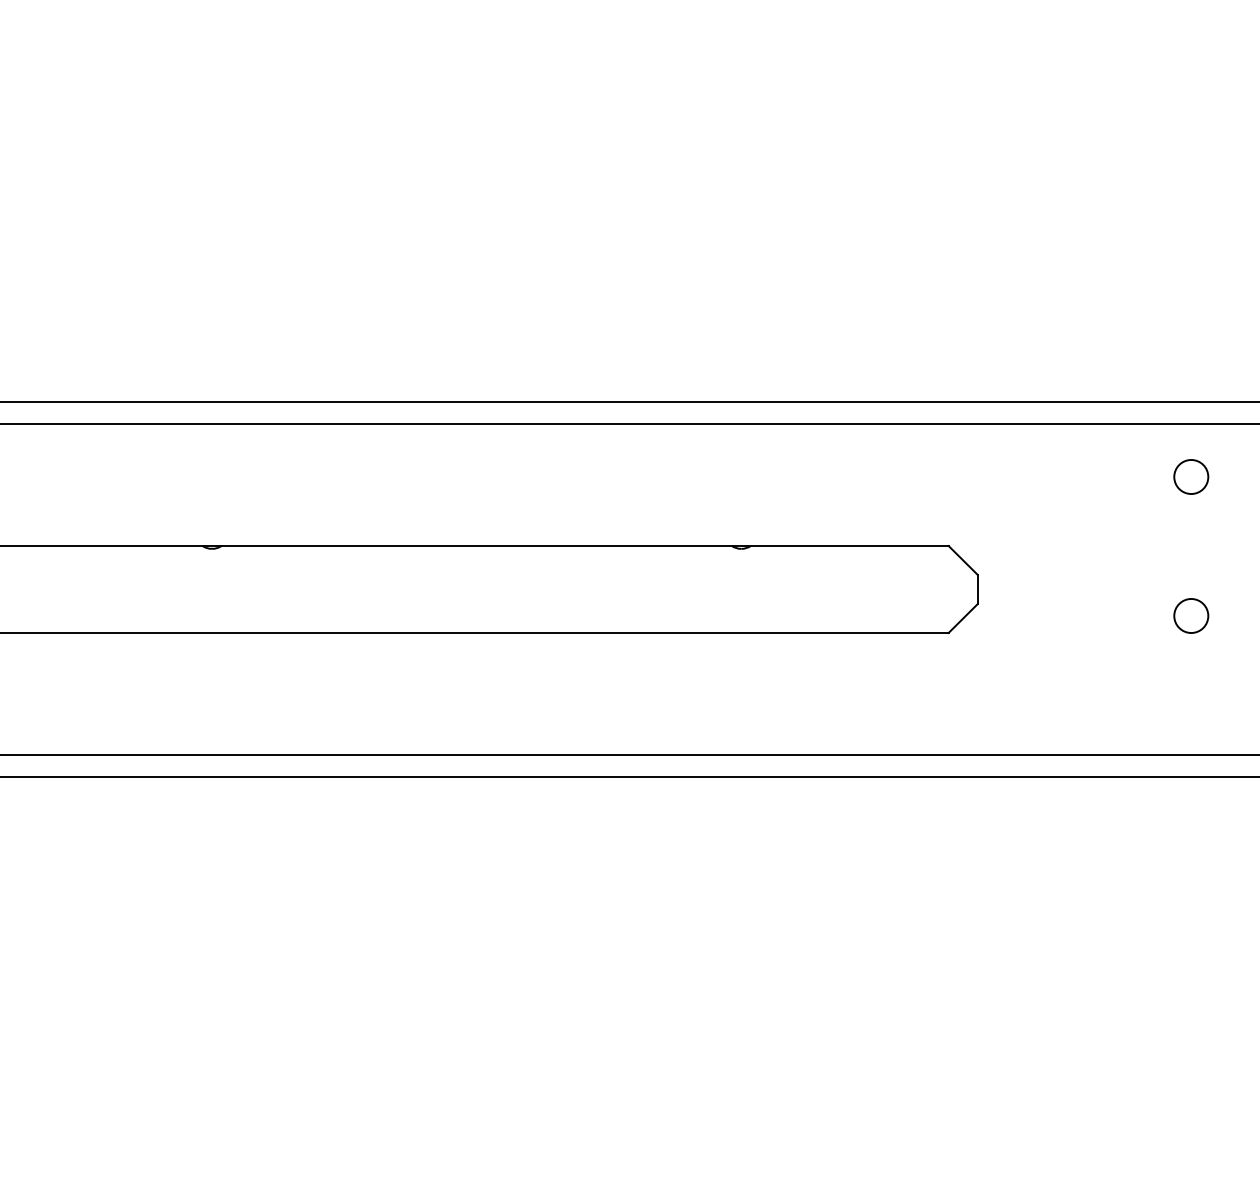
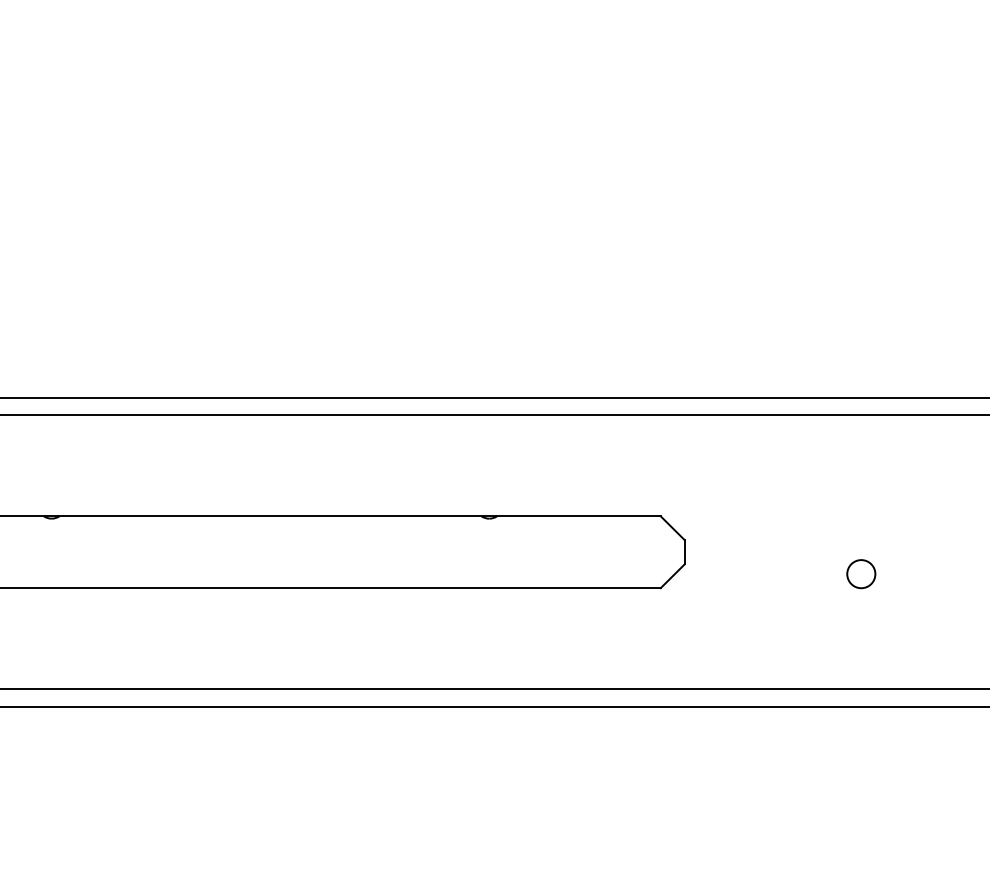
circle: (1191, 476) -> (861, 458), removed

